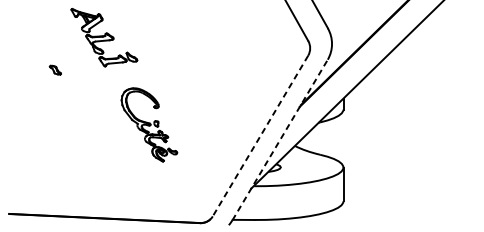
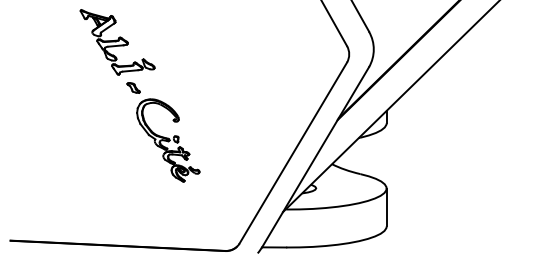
part: (55, 69) -> (133, 87), moved
line: (260, 136) -> (293, 153), dashed -> solid
line: (280, 139) -> (315, 157), dashed -> solid

